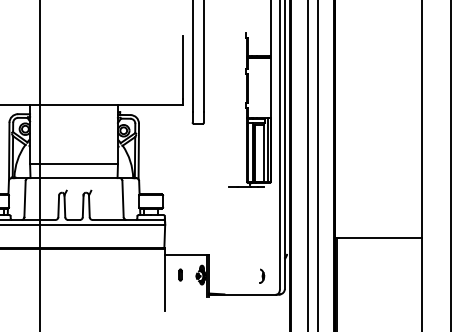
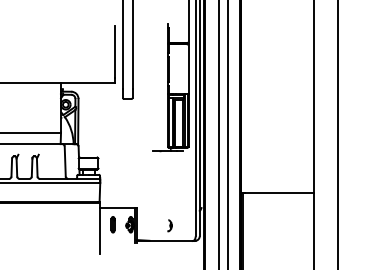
part: (180, 274) -> (112, 224), size x1.67
part: (262, 275) -> (170, 225), moved

